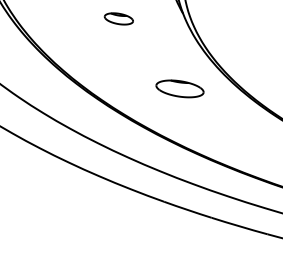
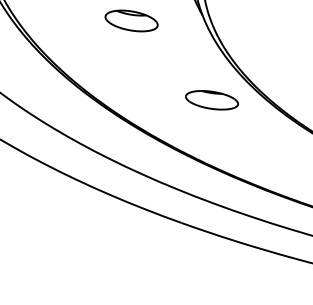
part: (118, 18) -> (131, 20), size x1.67
part: (179, 89) -> (211, 100), moved

